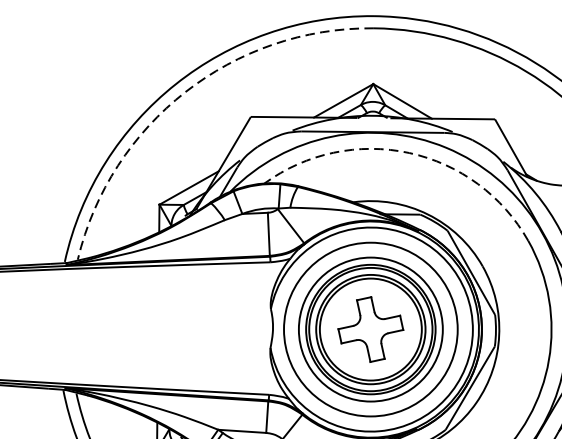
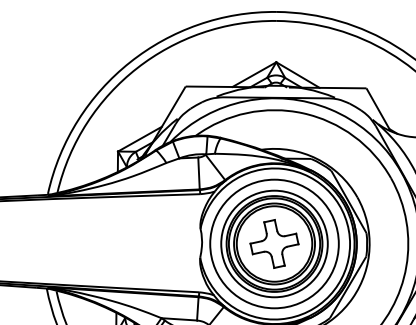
arc: (185, 92) -> (137, 68), dashed -> solid
arc: (408, 153) -> (302, 113), dashed -> solid

